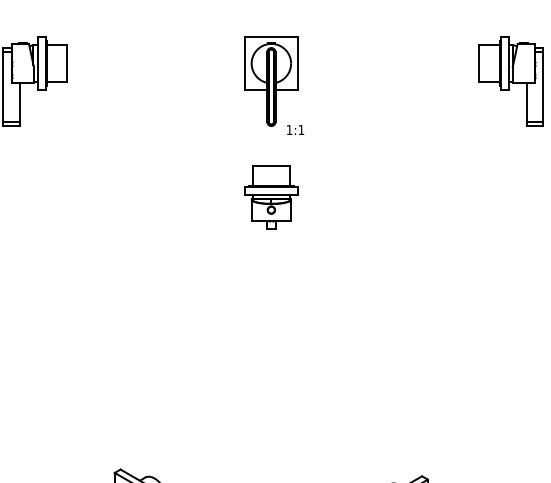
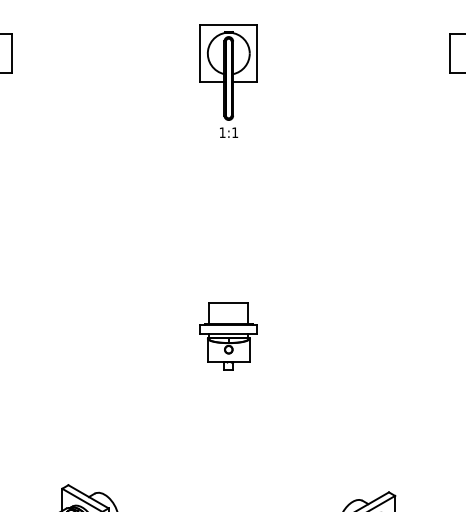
text: (295, 129) -> (228, 132), moved
part: (271, 197) -> (228, 336), moved

